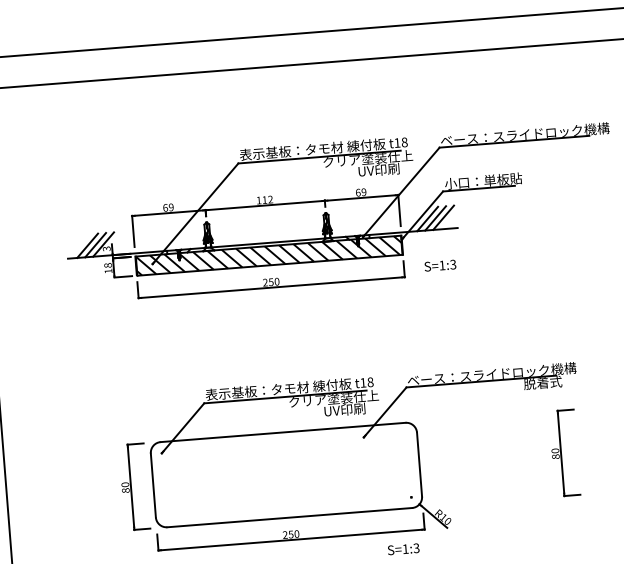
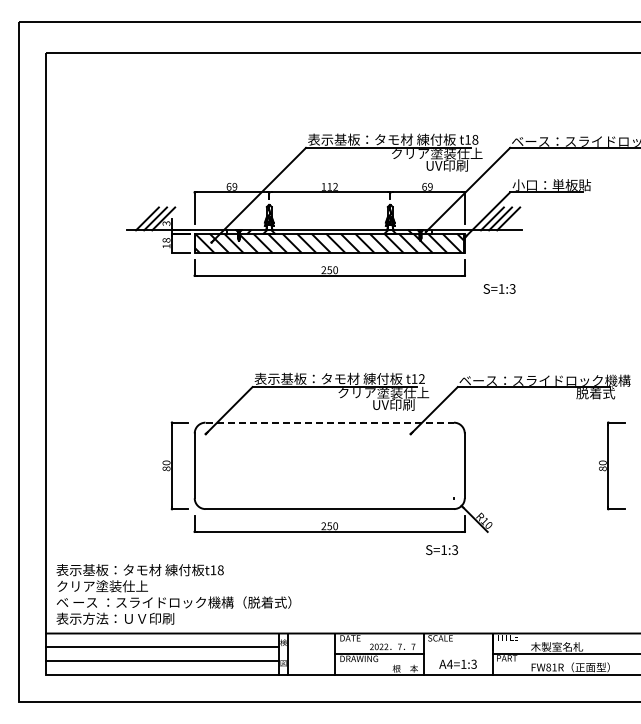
text: (440, 265) -> (499, 288), moved
text: (370, 381) -> (421, 378), t18 -> t12
line: (283, 432) -> (330, 422), solid -> dashed

